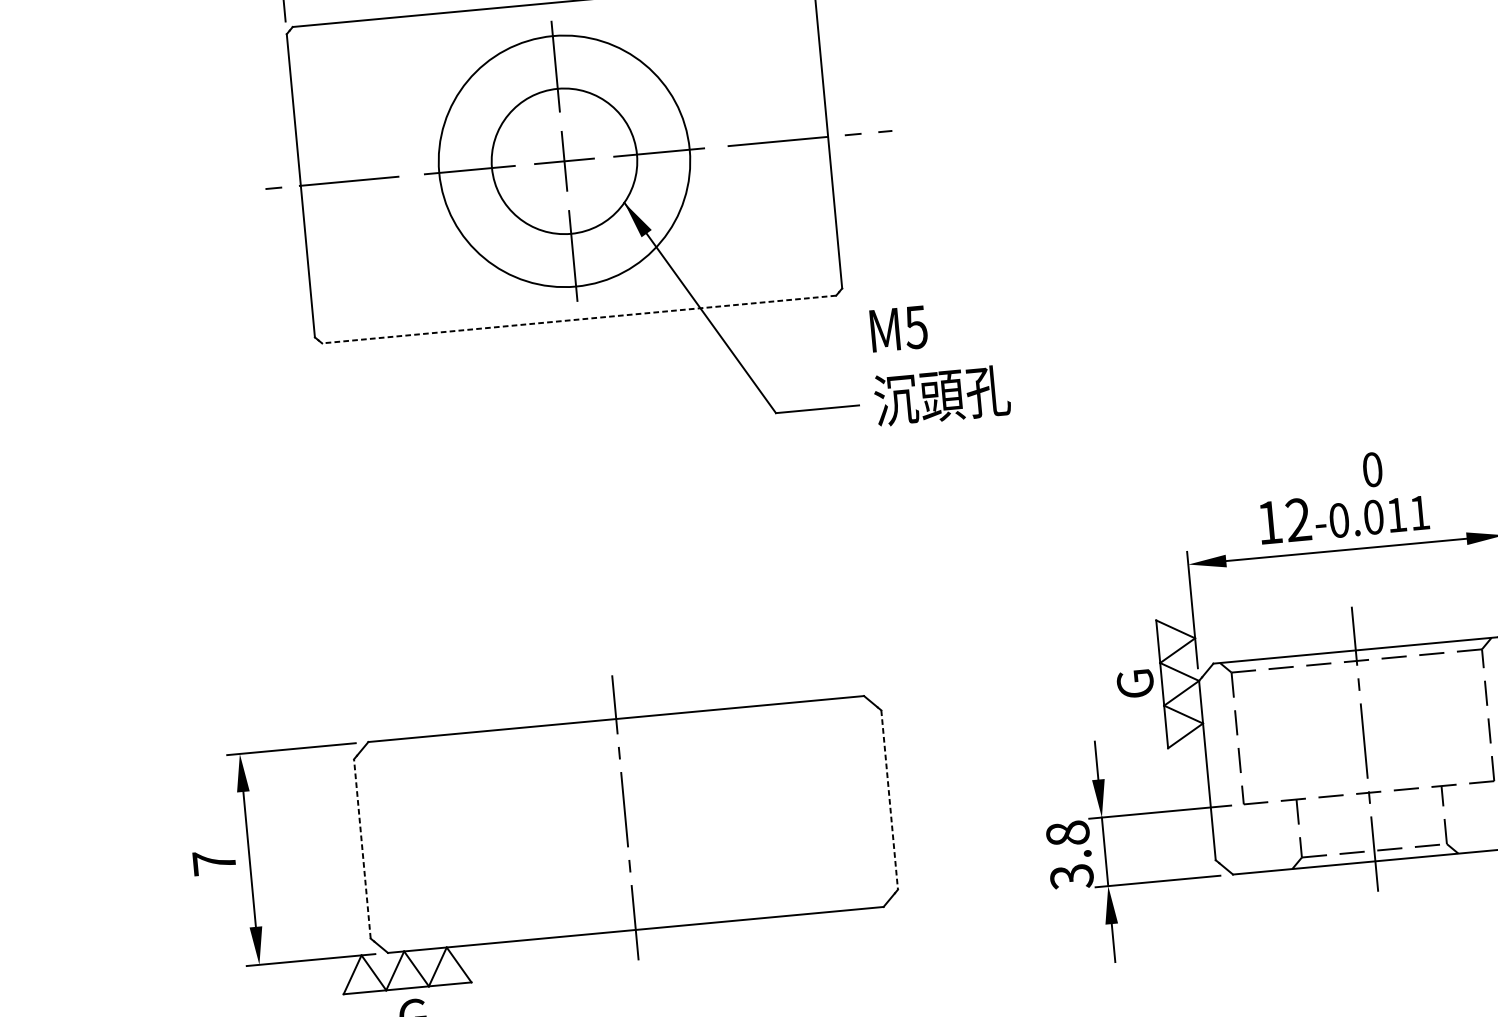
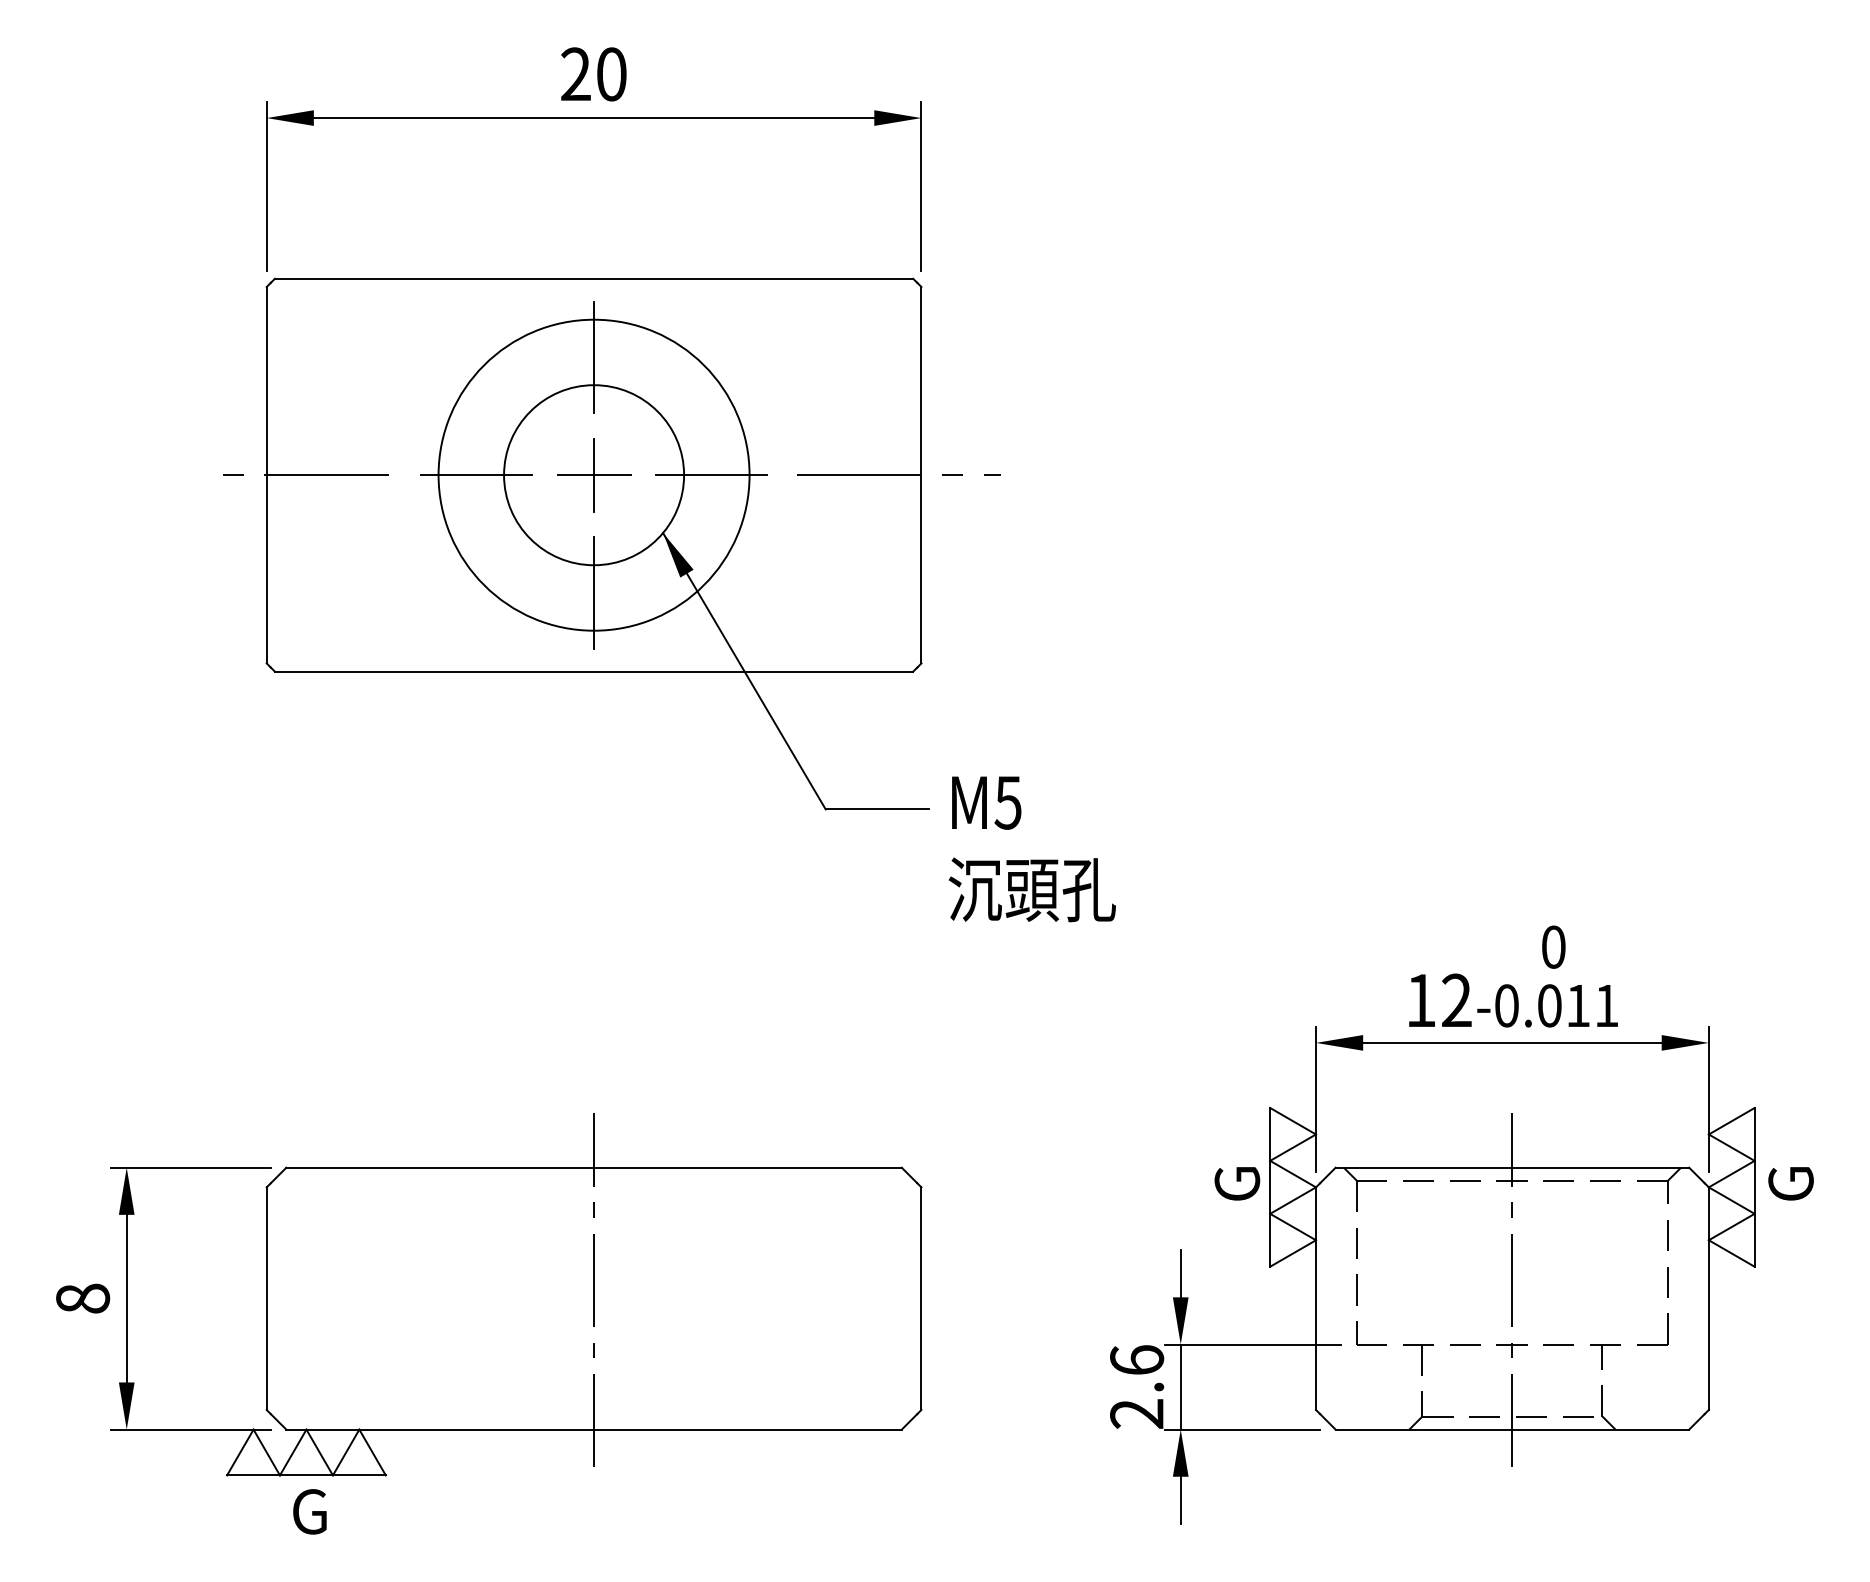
line: (578, 319) -> (593, 671), dashed -> solid
text: (938, 363) -> (1031, 849), moved
line: (889, 800) -> (921, 1299), dashed -> solid
line: (362, 848) -> (266, 1298), dashed -> solid
text: (1070, 855) -> (1137, 1387), 3.8 -> 2.6
text: (214, 862) -> (83, 1298), 7 -> 8

